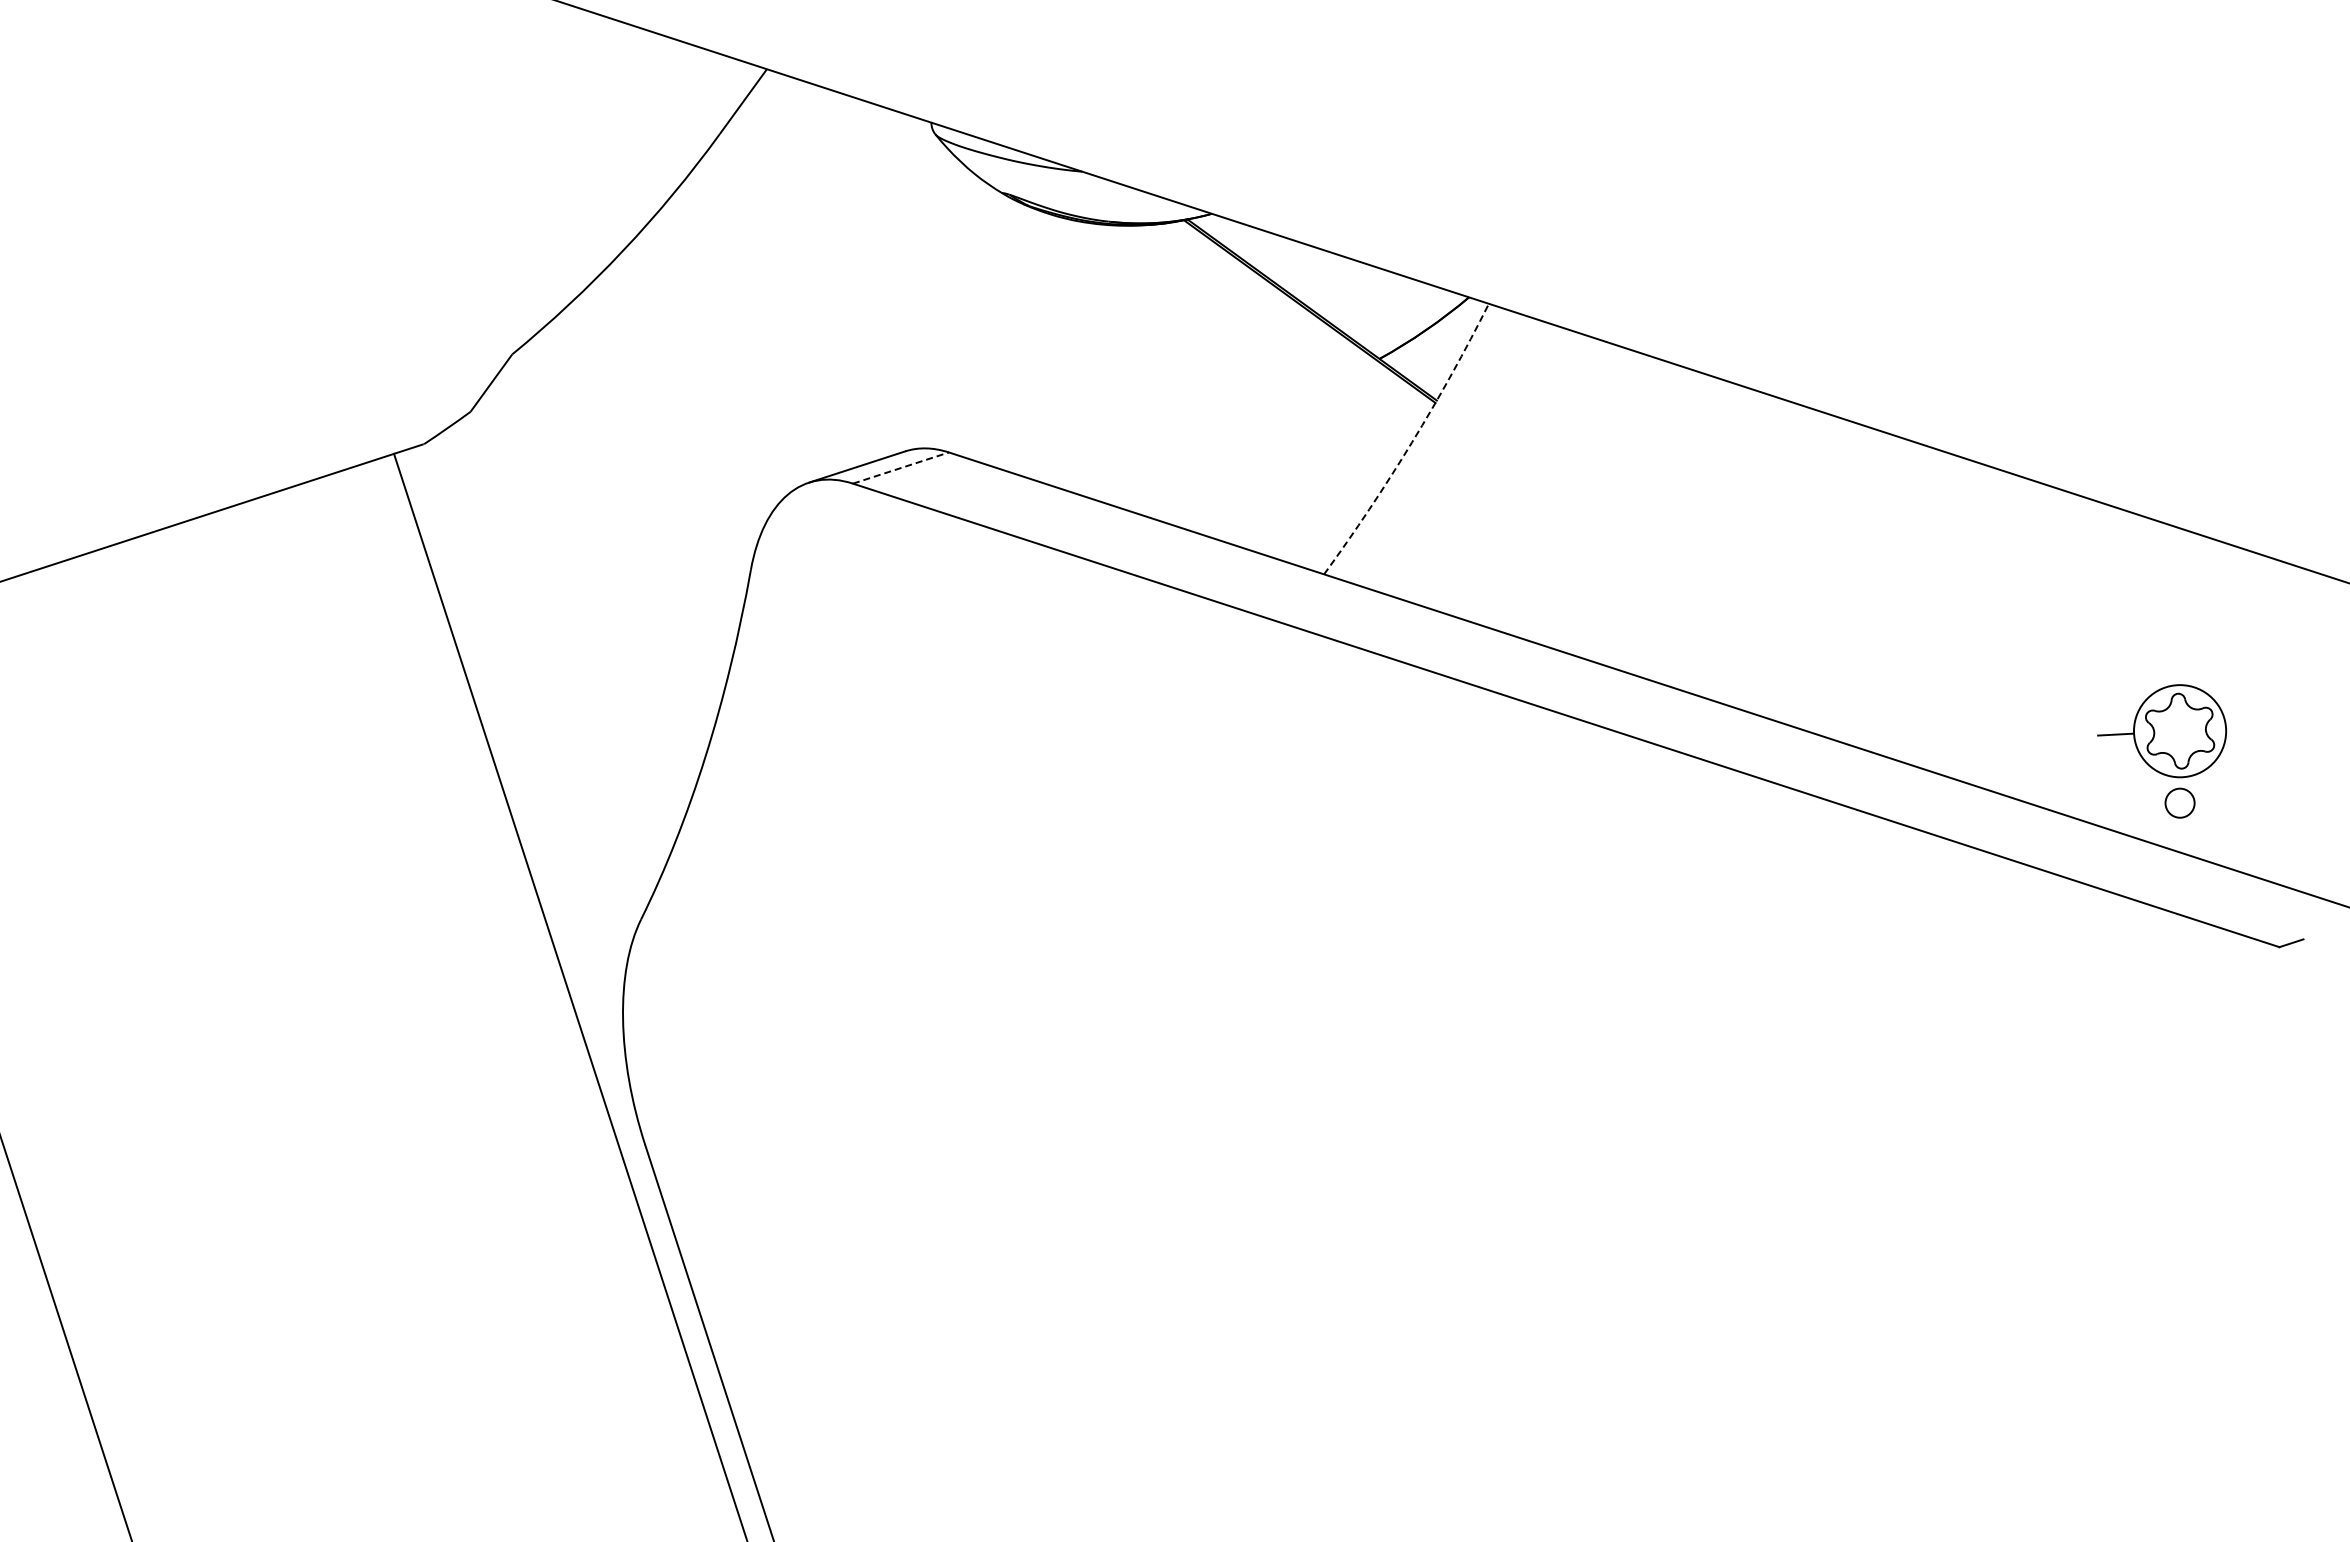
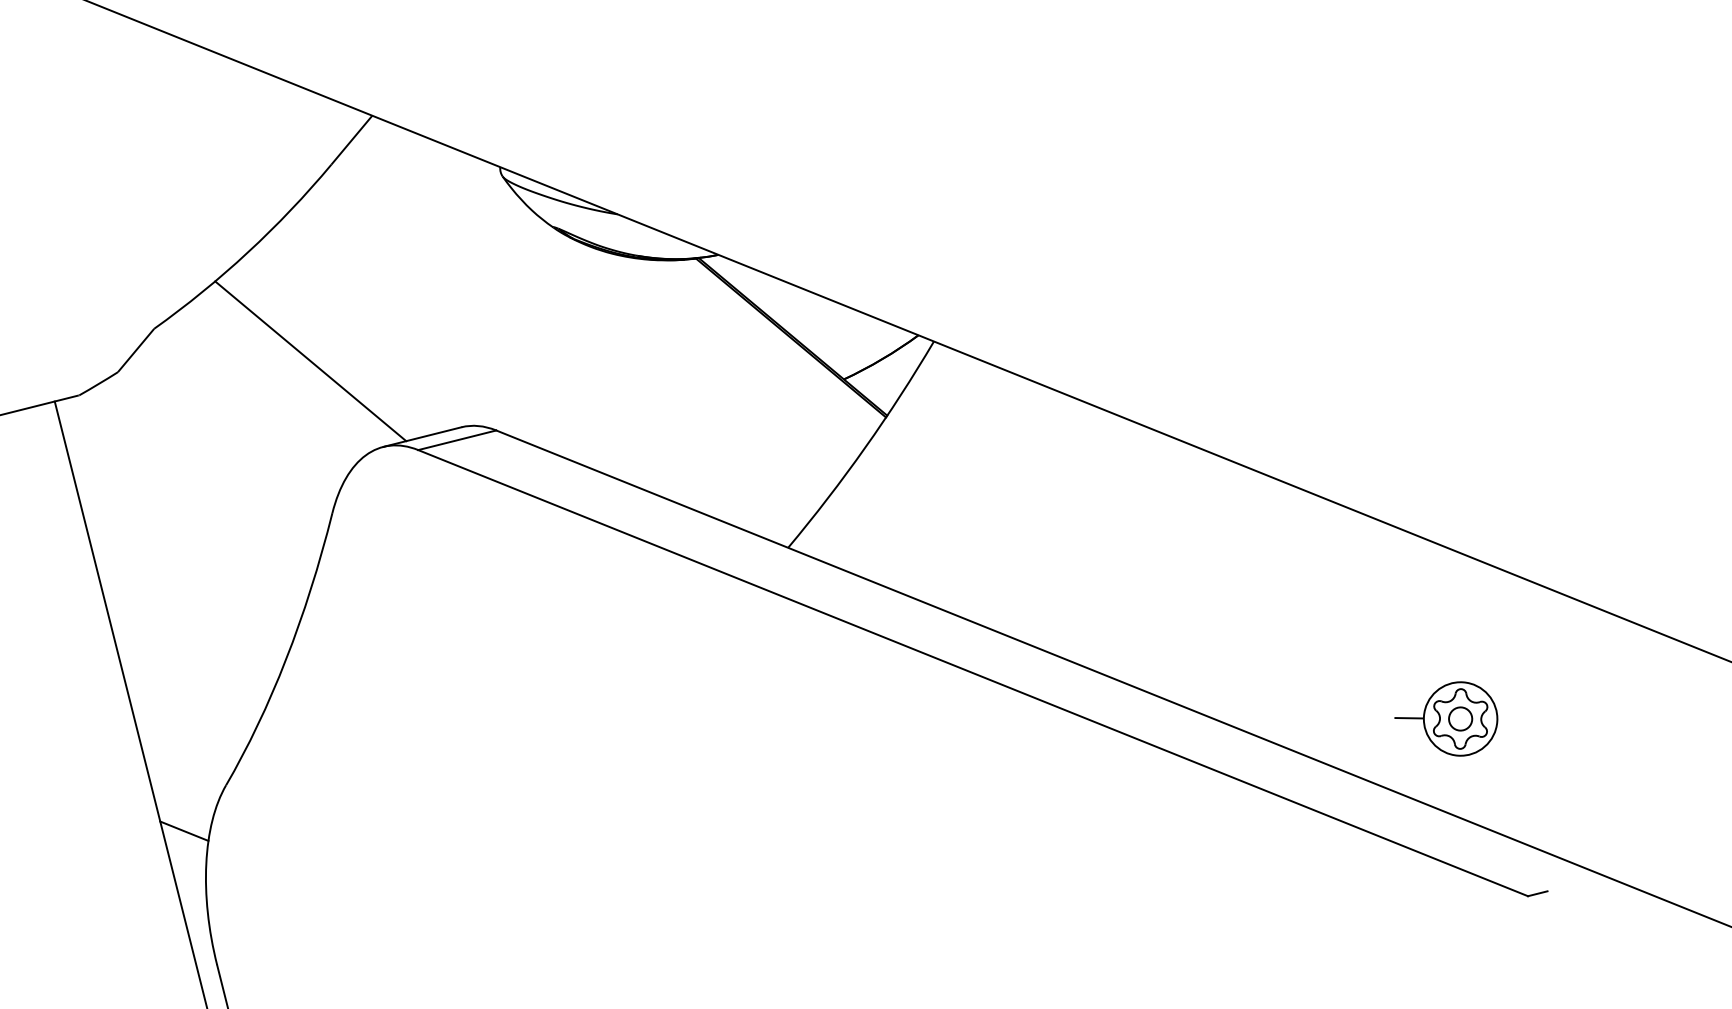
line: (710, 381) -> (310, 361), added
arc: (1412, 442) -> (865, 447), dashed -> solid
line: (901, 467) -> (457, 439), dashed -> solid
circle: (2179, 802) -> (1460, 718), moved
line: (592, 980) -> (184, 831), added

